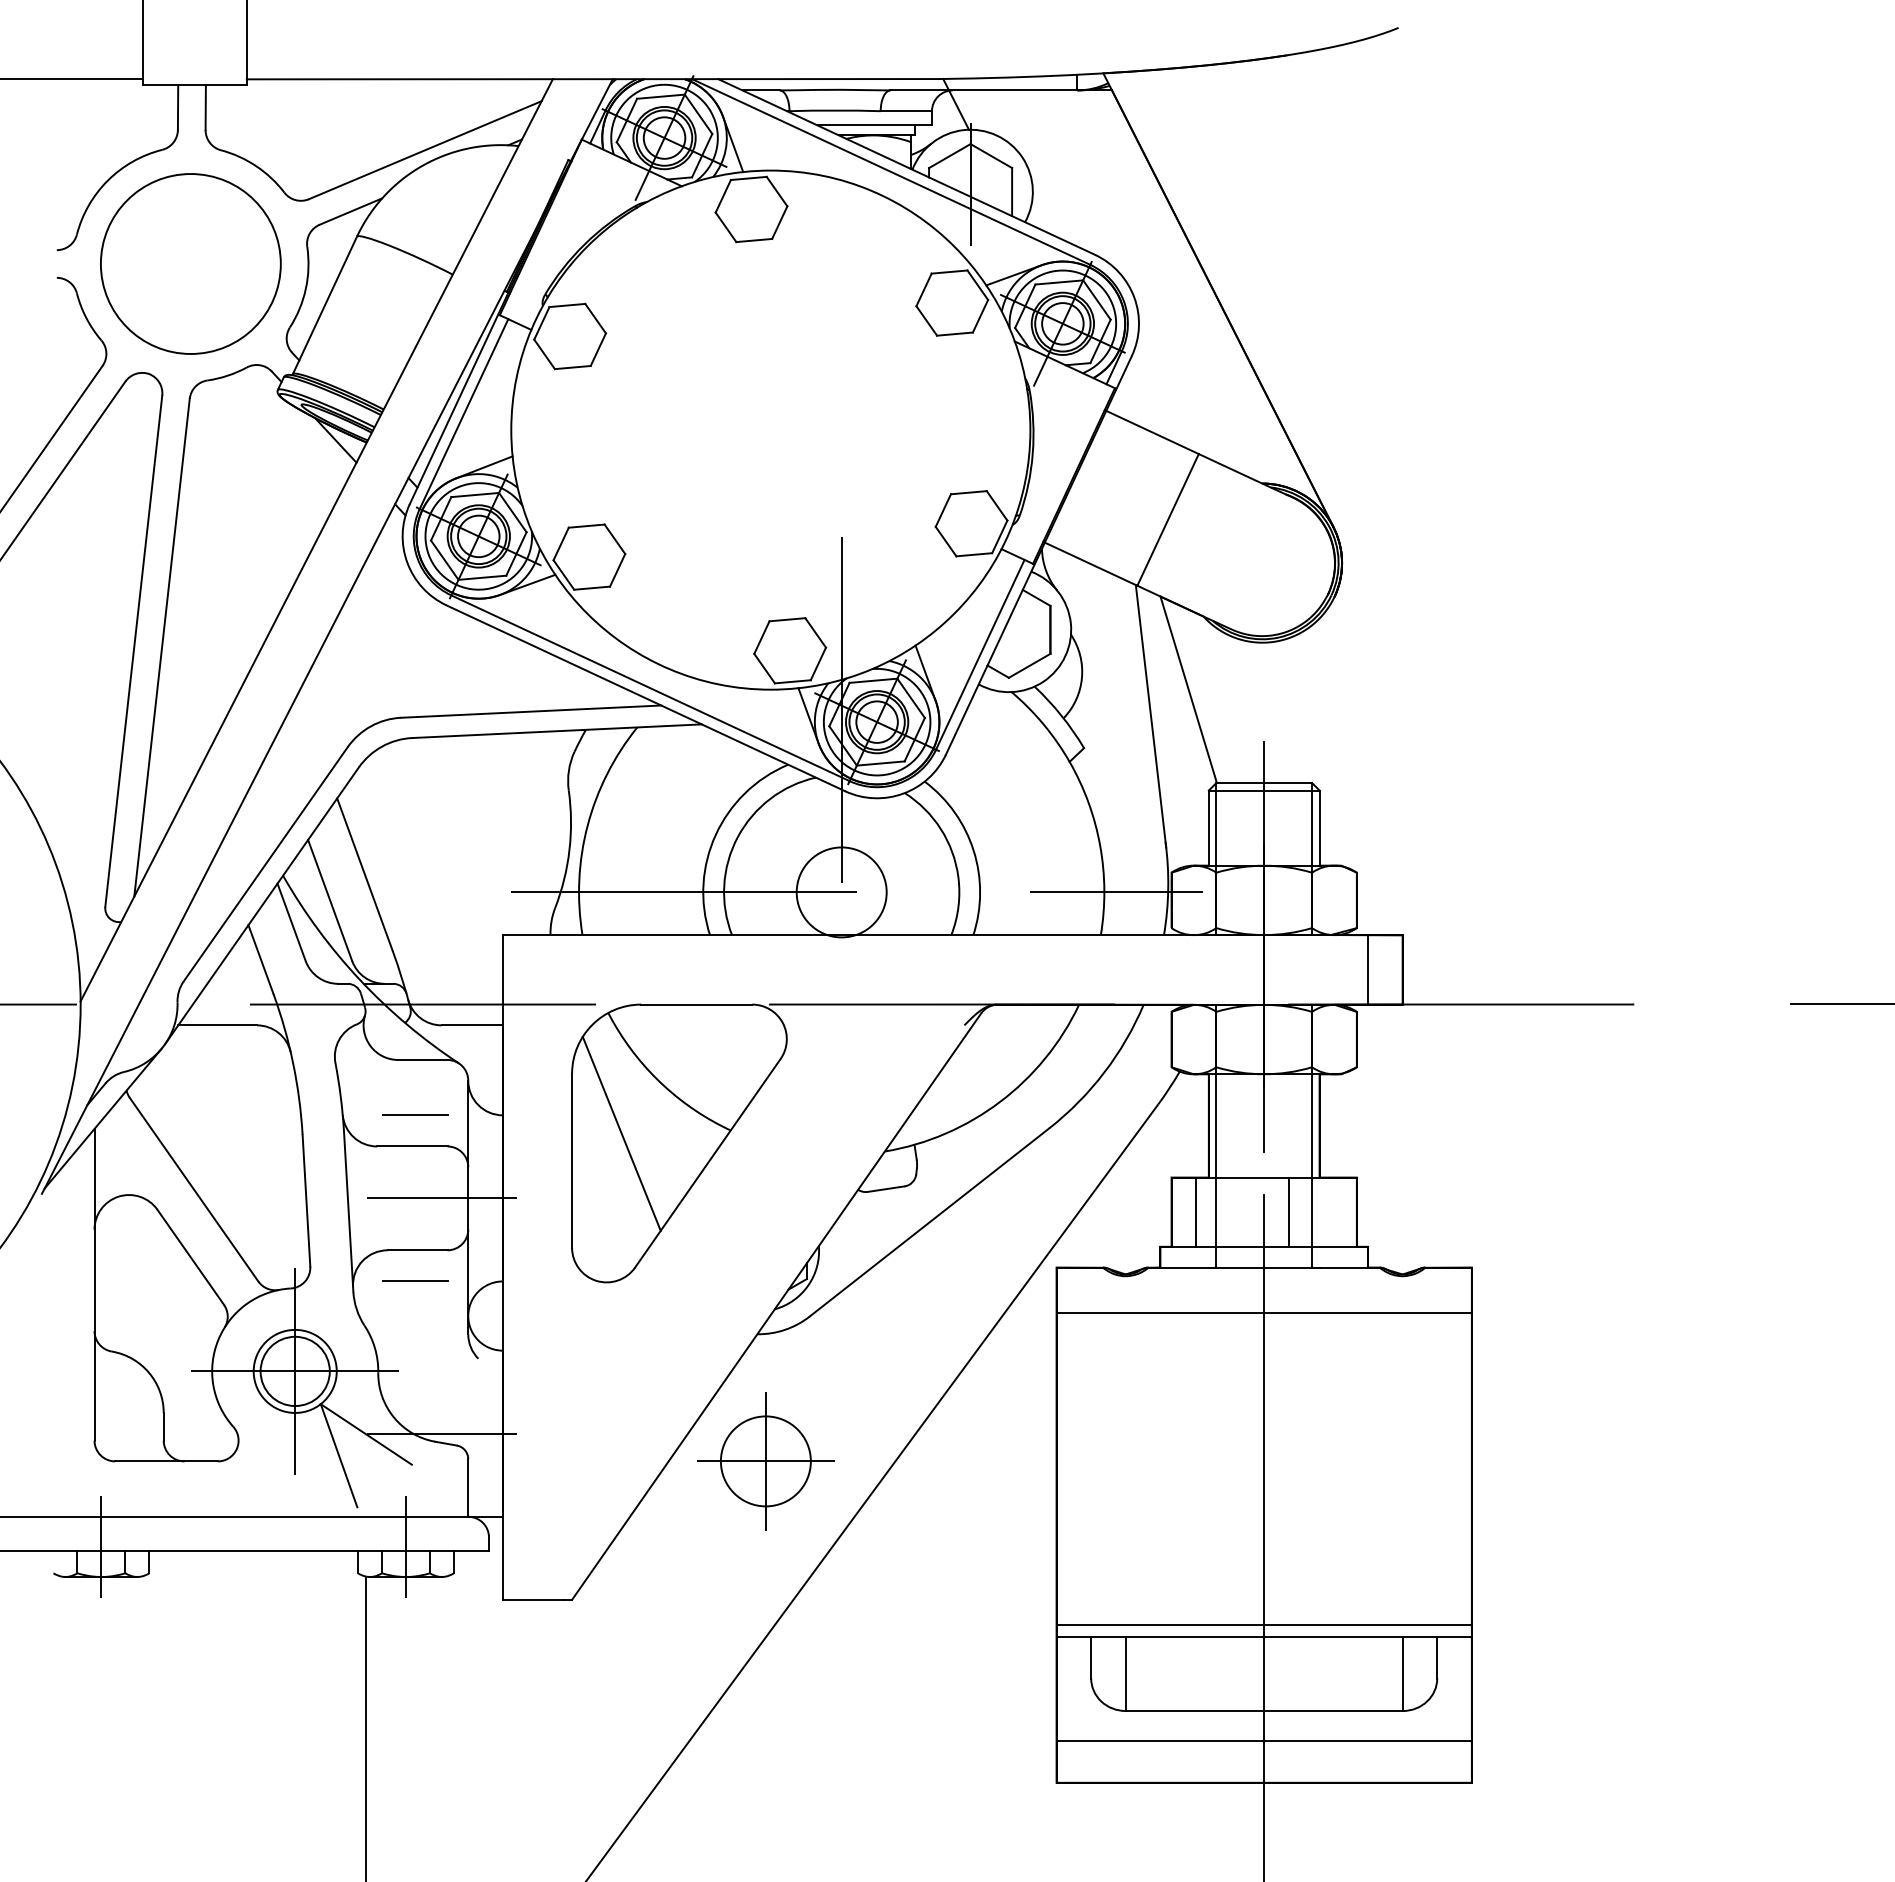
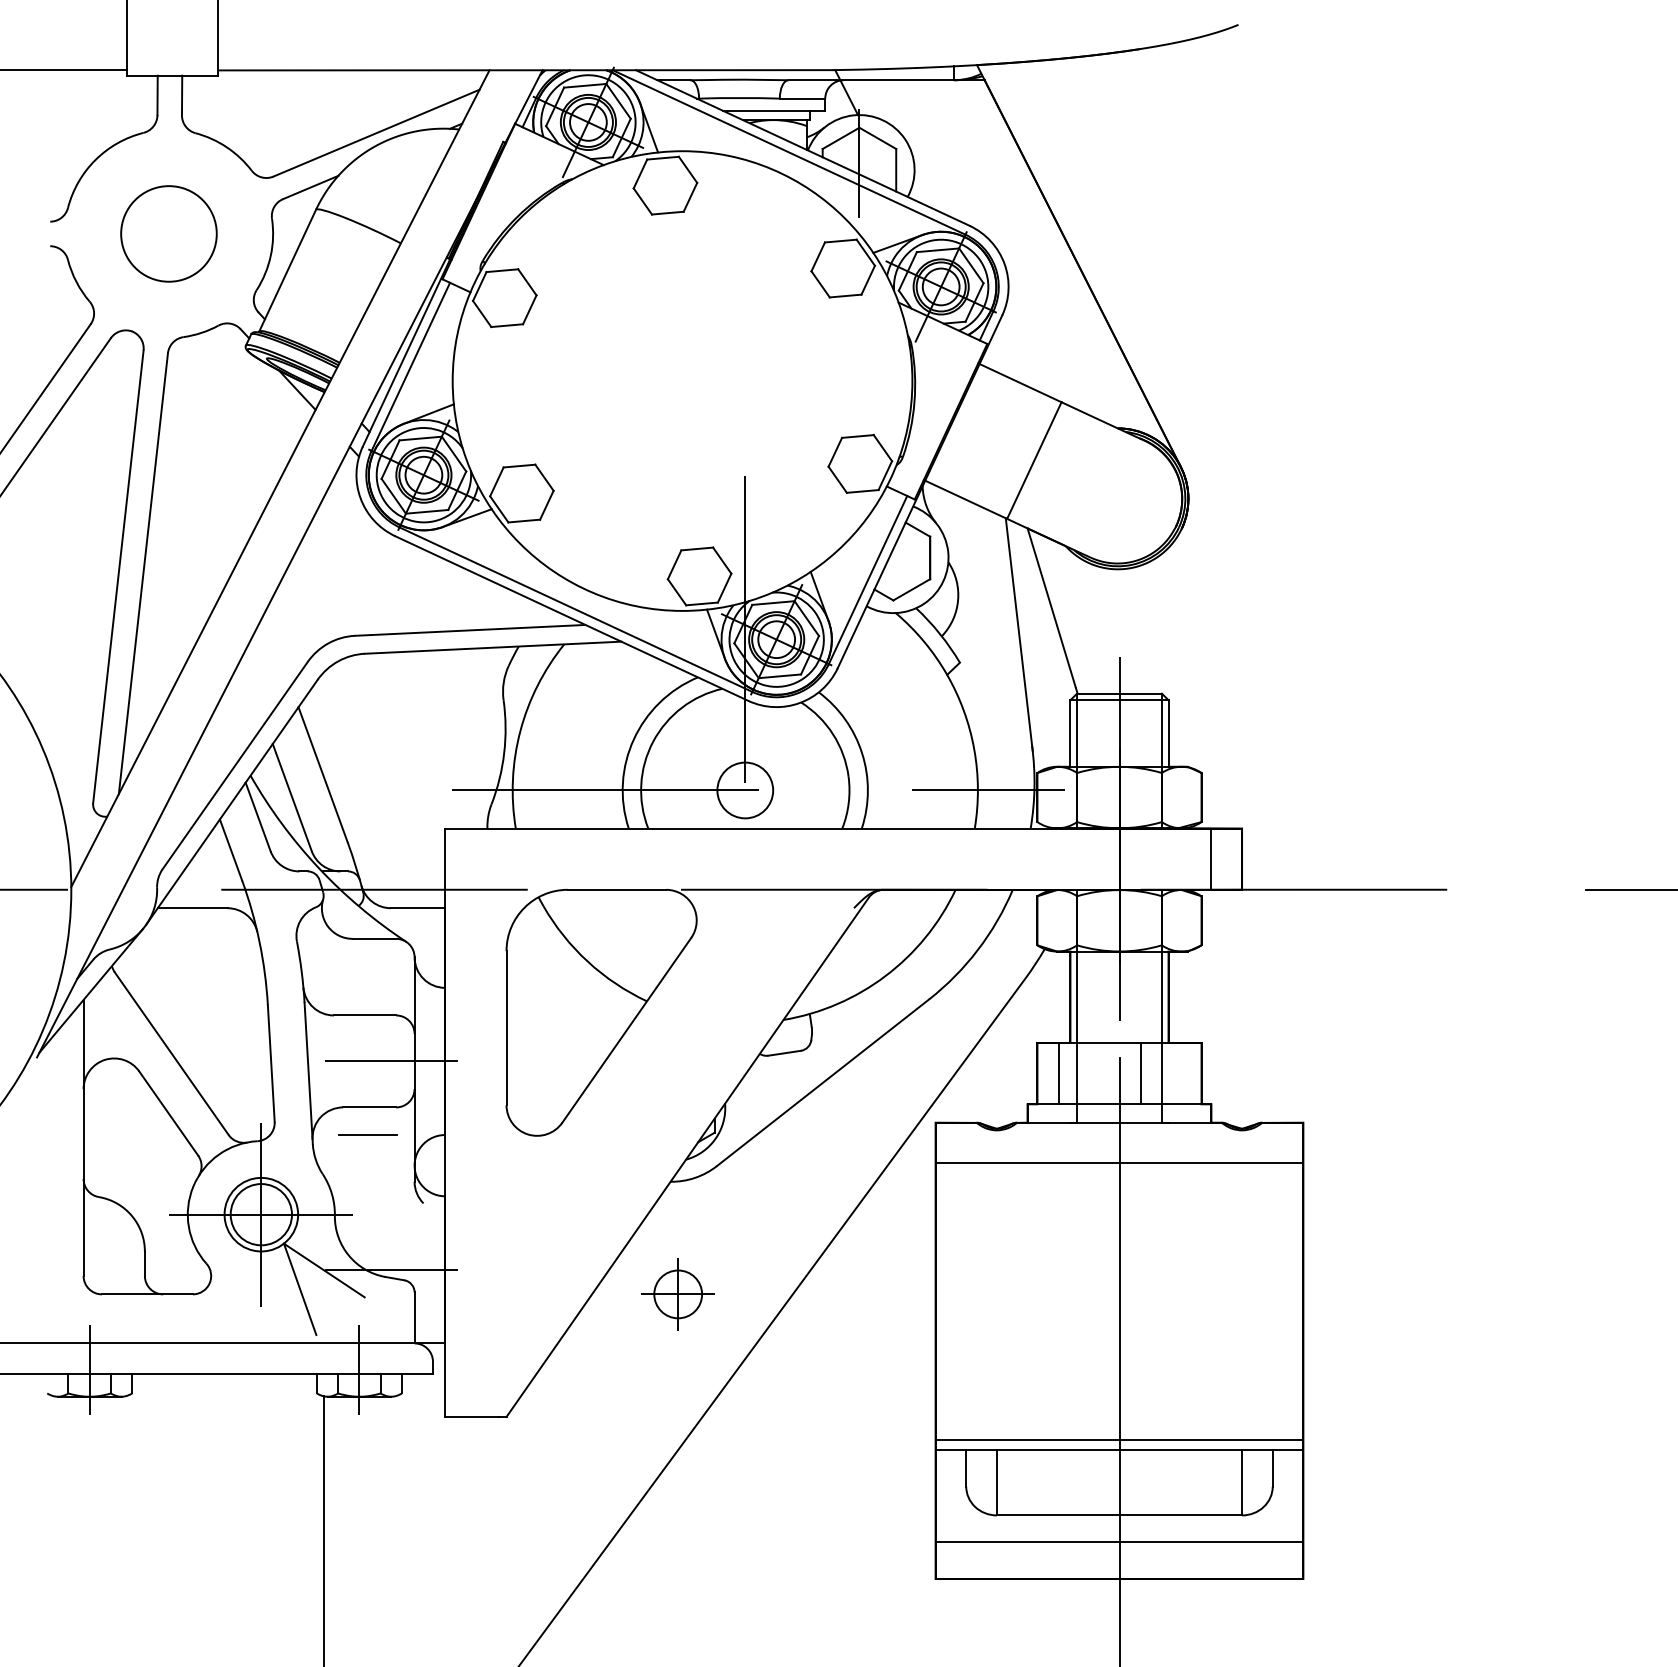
circle: (190, 263) -> (168, 233), size x0.6
circle: (841, 892) -> (745, 790), size x0.7
line: (415, 1115) -> (367, 988), removed
line: (621, 1133) -> (550, 1003), removed
part: (765, 1461) -> (677, 1294), size x0.6

